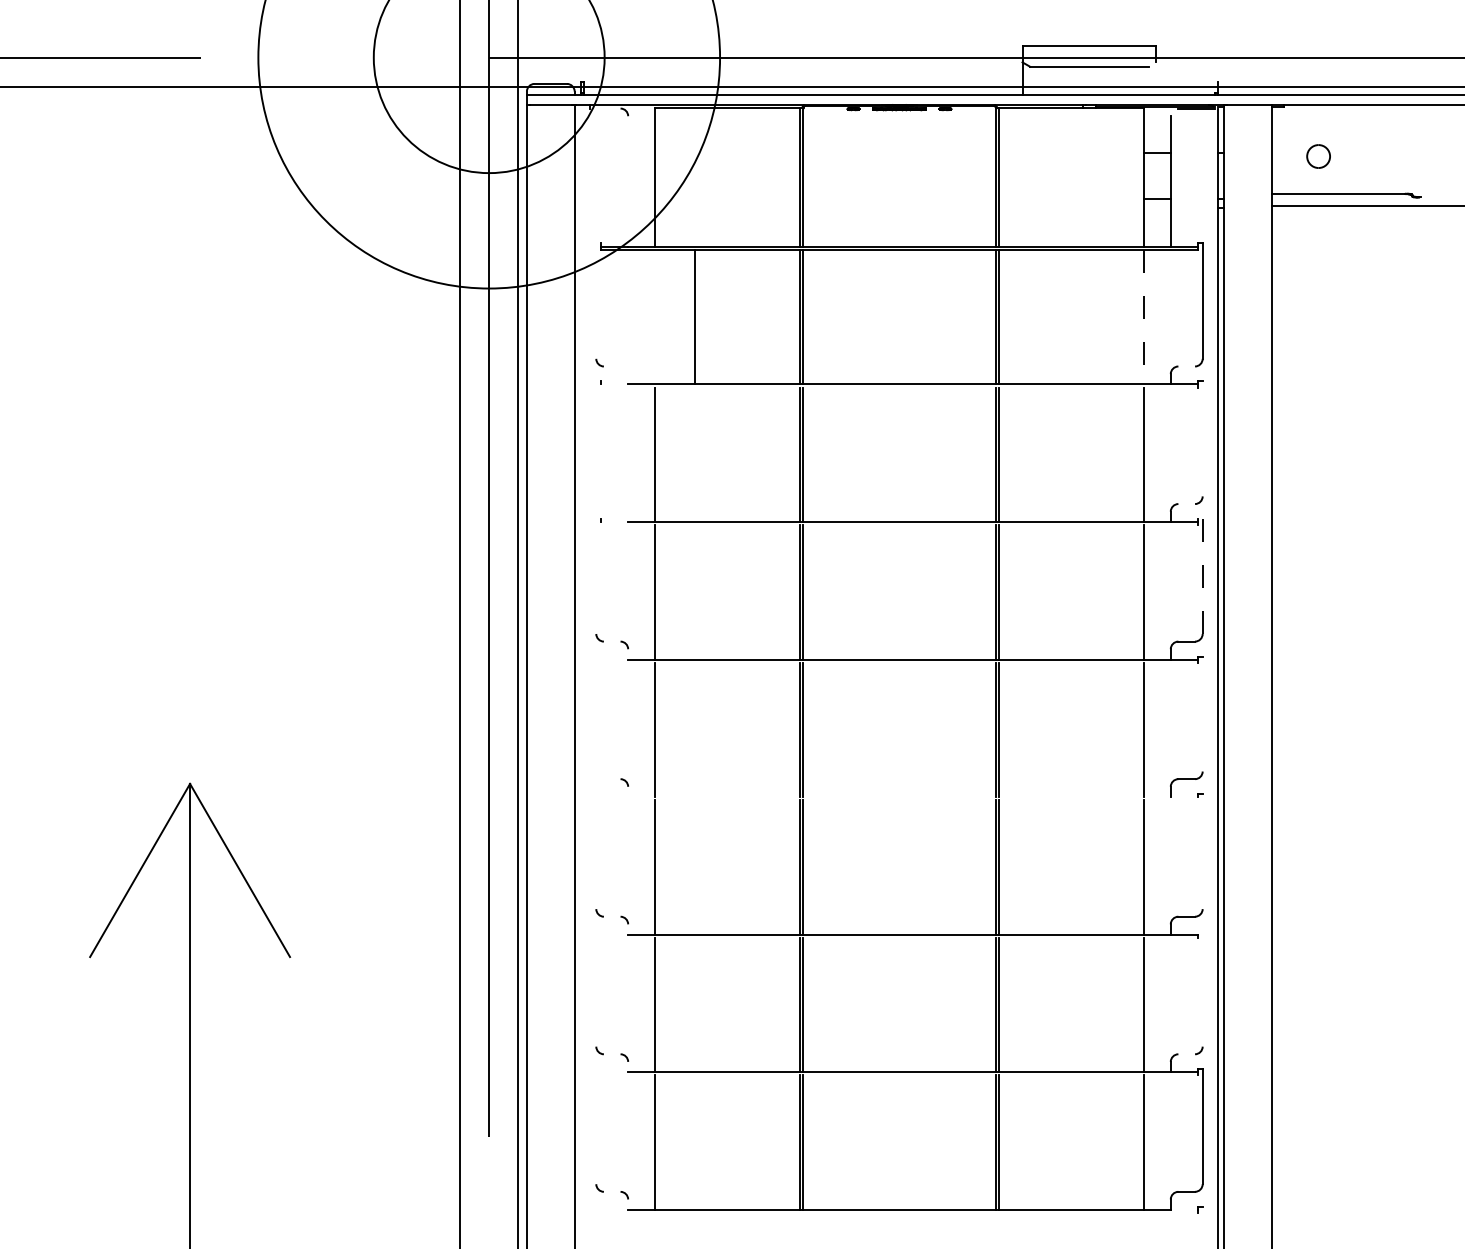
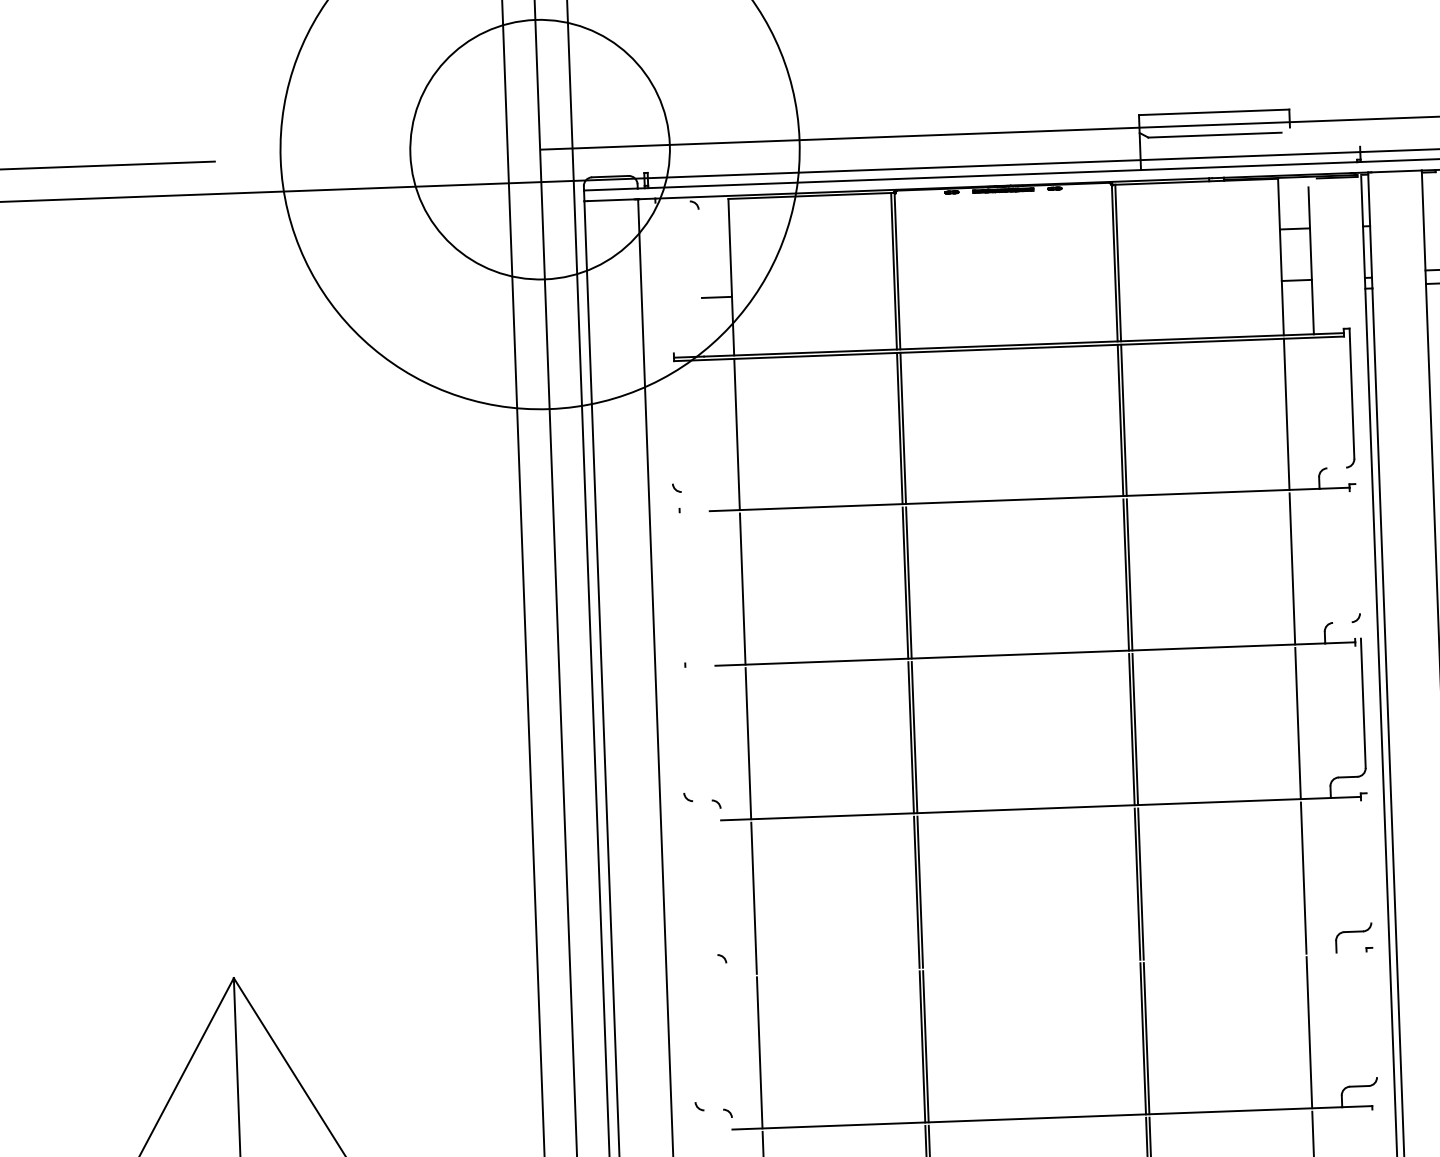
line: (641, 194) -> (716, 297), added
line: (694, 316) -> (736, 433), moved
line: (1144, 317) -> (1287, 414), dashed -> solid
line: (1202, 576) -> (1363, 703), dashed -> solid

